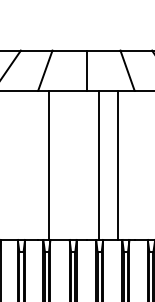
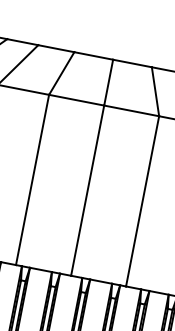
line: (49, 164) -> (33, 179), moved
line: (98, 164) -> (87, 189), moved
line: (117, 164) -> (142, 200), moved

